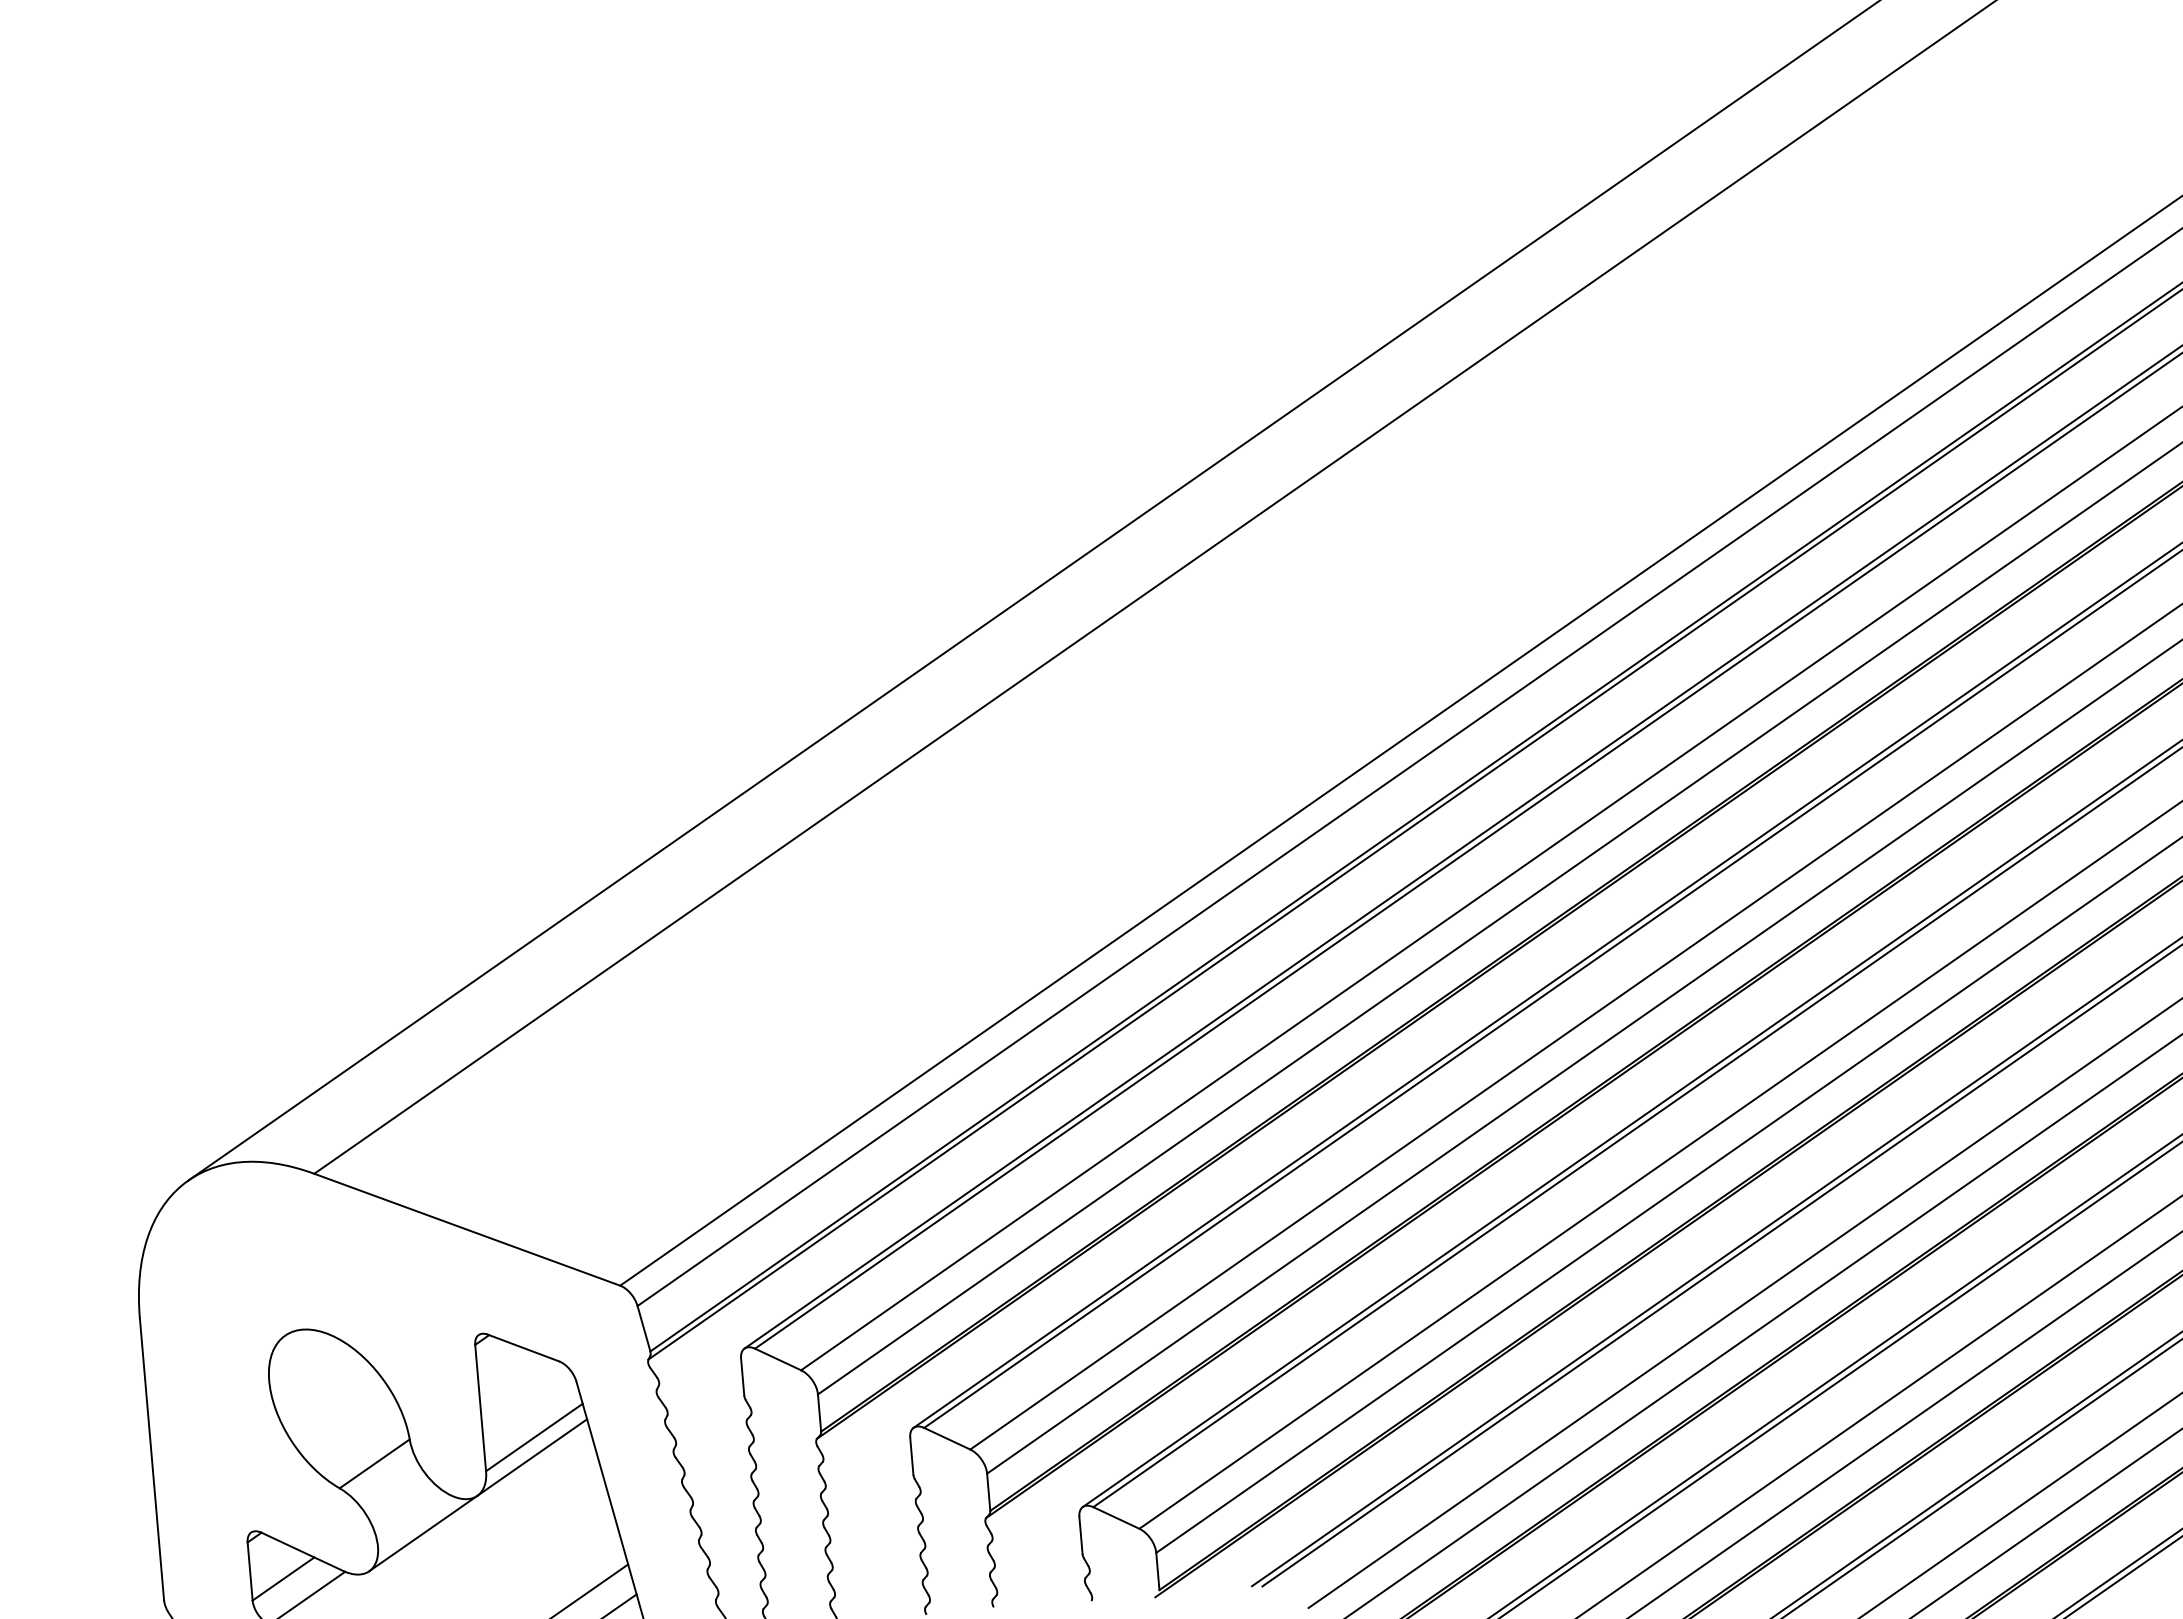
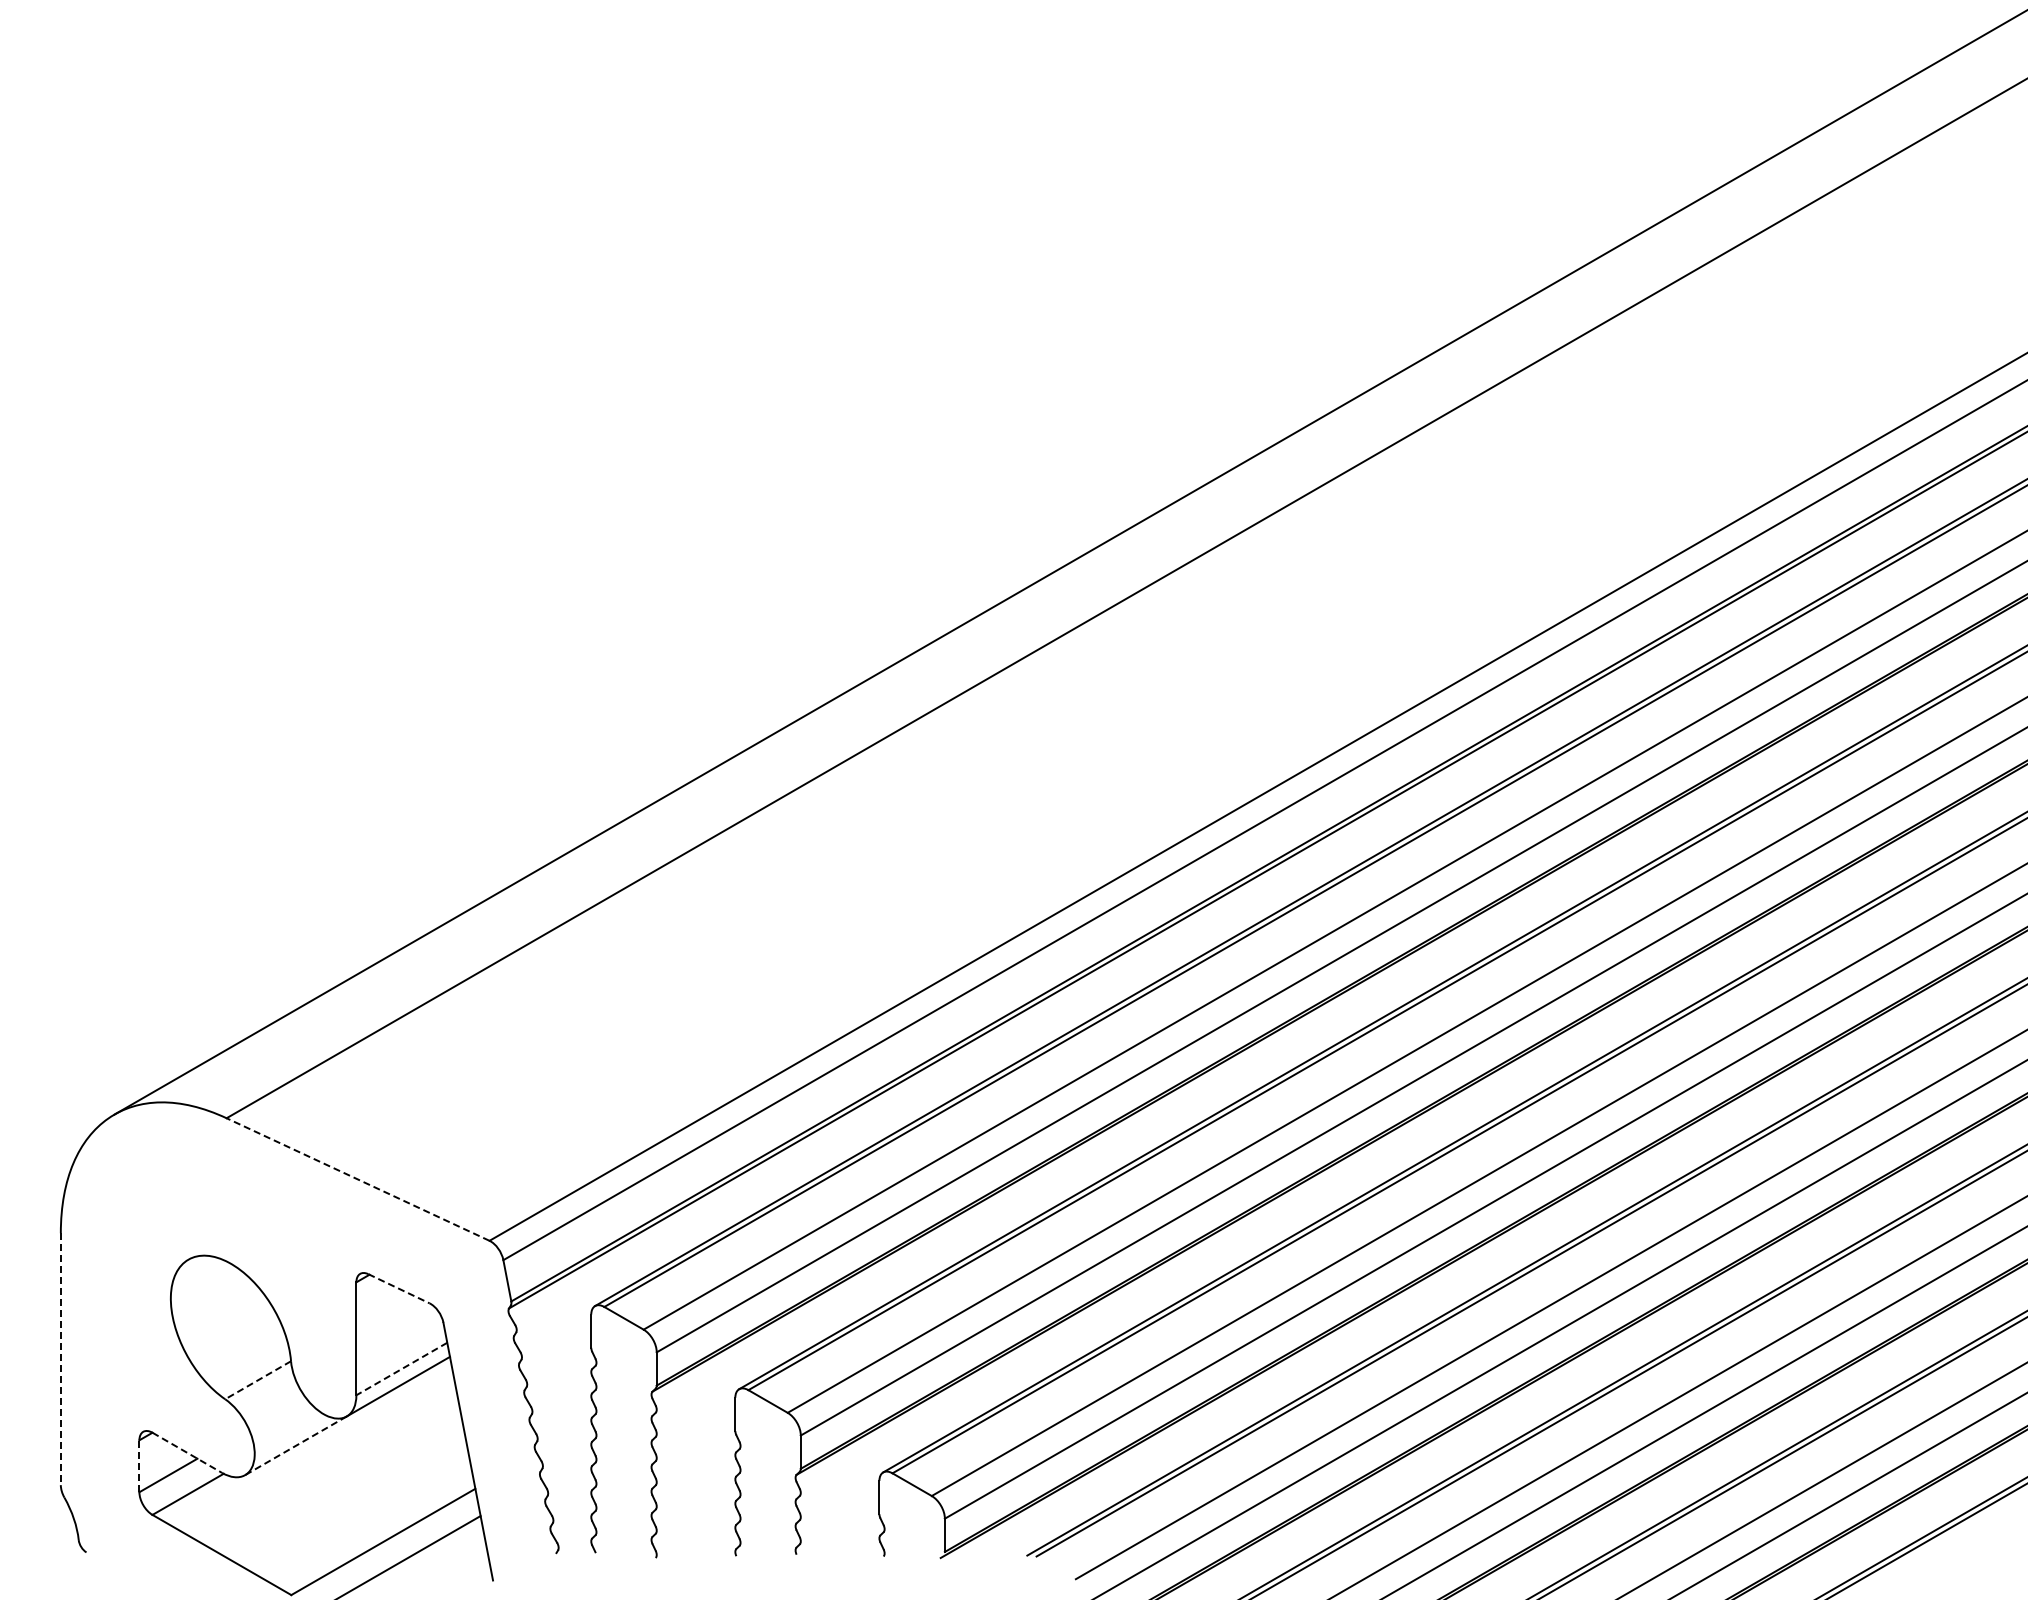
line: (466, 1229) -> (357, 1179), solid -> dashed
line: (522, 1347) -> (398, 1288), solid -> dashed
line: (534, 1438) -> (401, 1369), solid -> dashed
line: (151, 1459) -> (60, 1359), solid -> dashed
line: (374, 1464) -> (257, 1380), solid -> dashed
line: (422, 1533) -> (295, 1445), solid -> dashed
line: (302, 1552) -> (187, 1453), solid -> dashed
line: (250, 1571) -> (139, 1466), solid -> dashed

